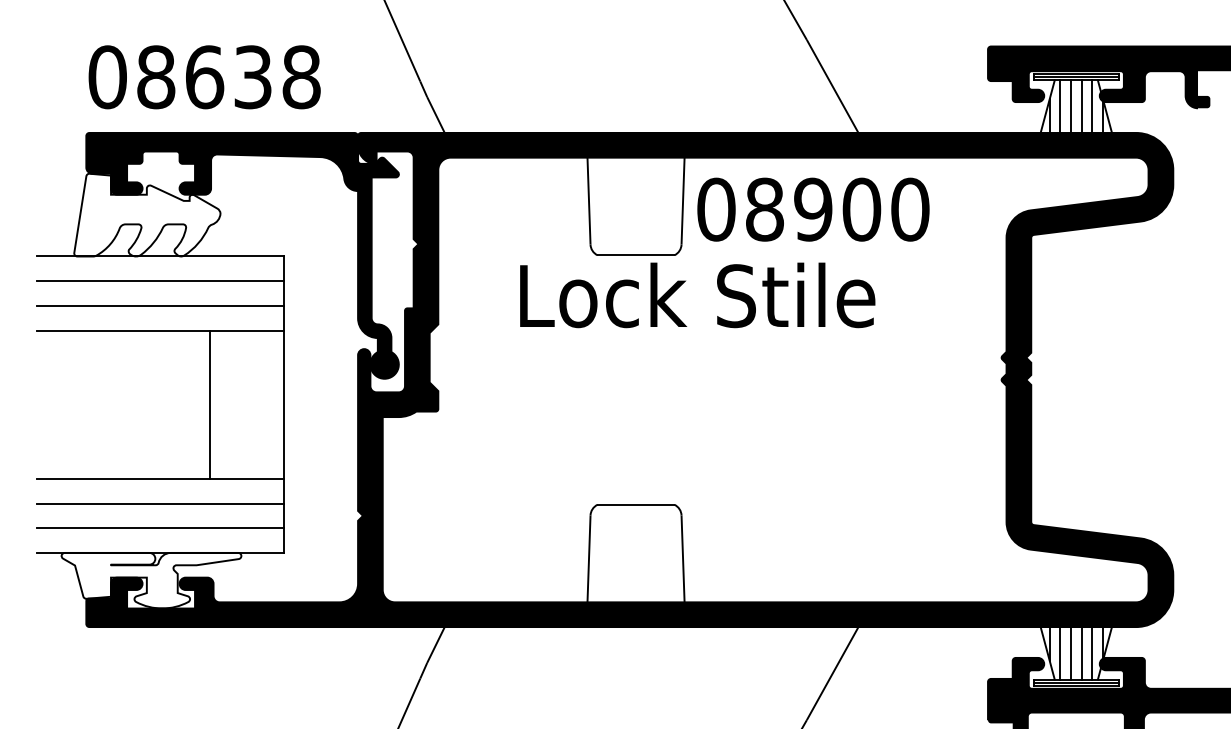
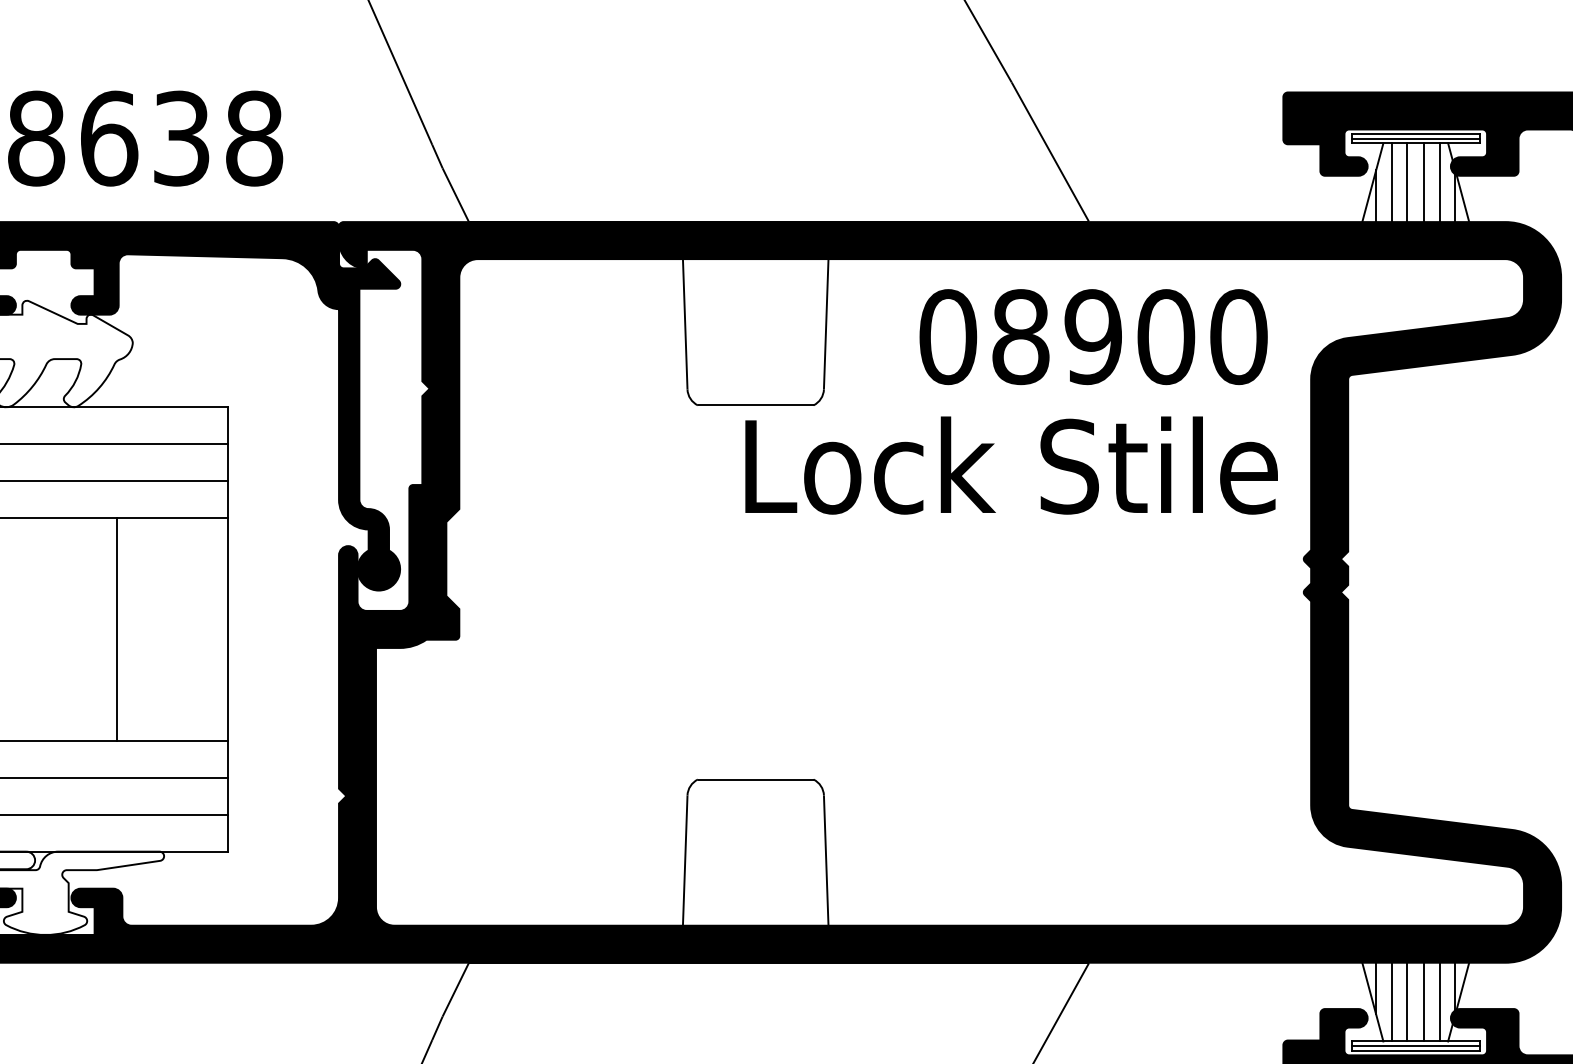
text: (813, 209) -> (1093, 336), moved
text: (697, 295) -> (1011, 465), moved

